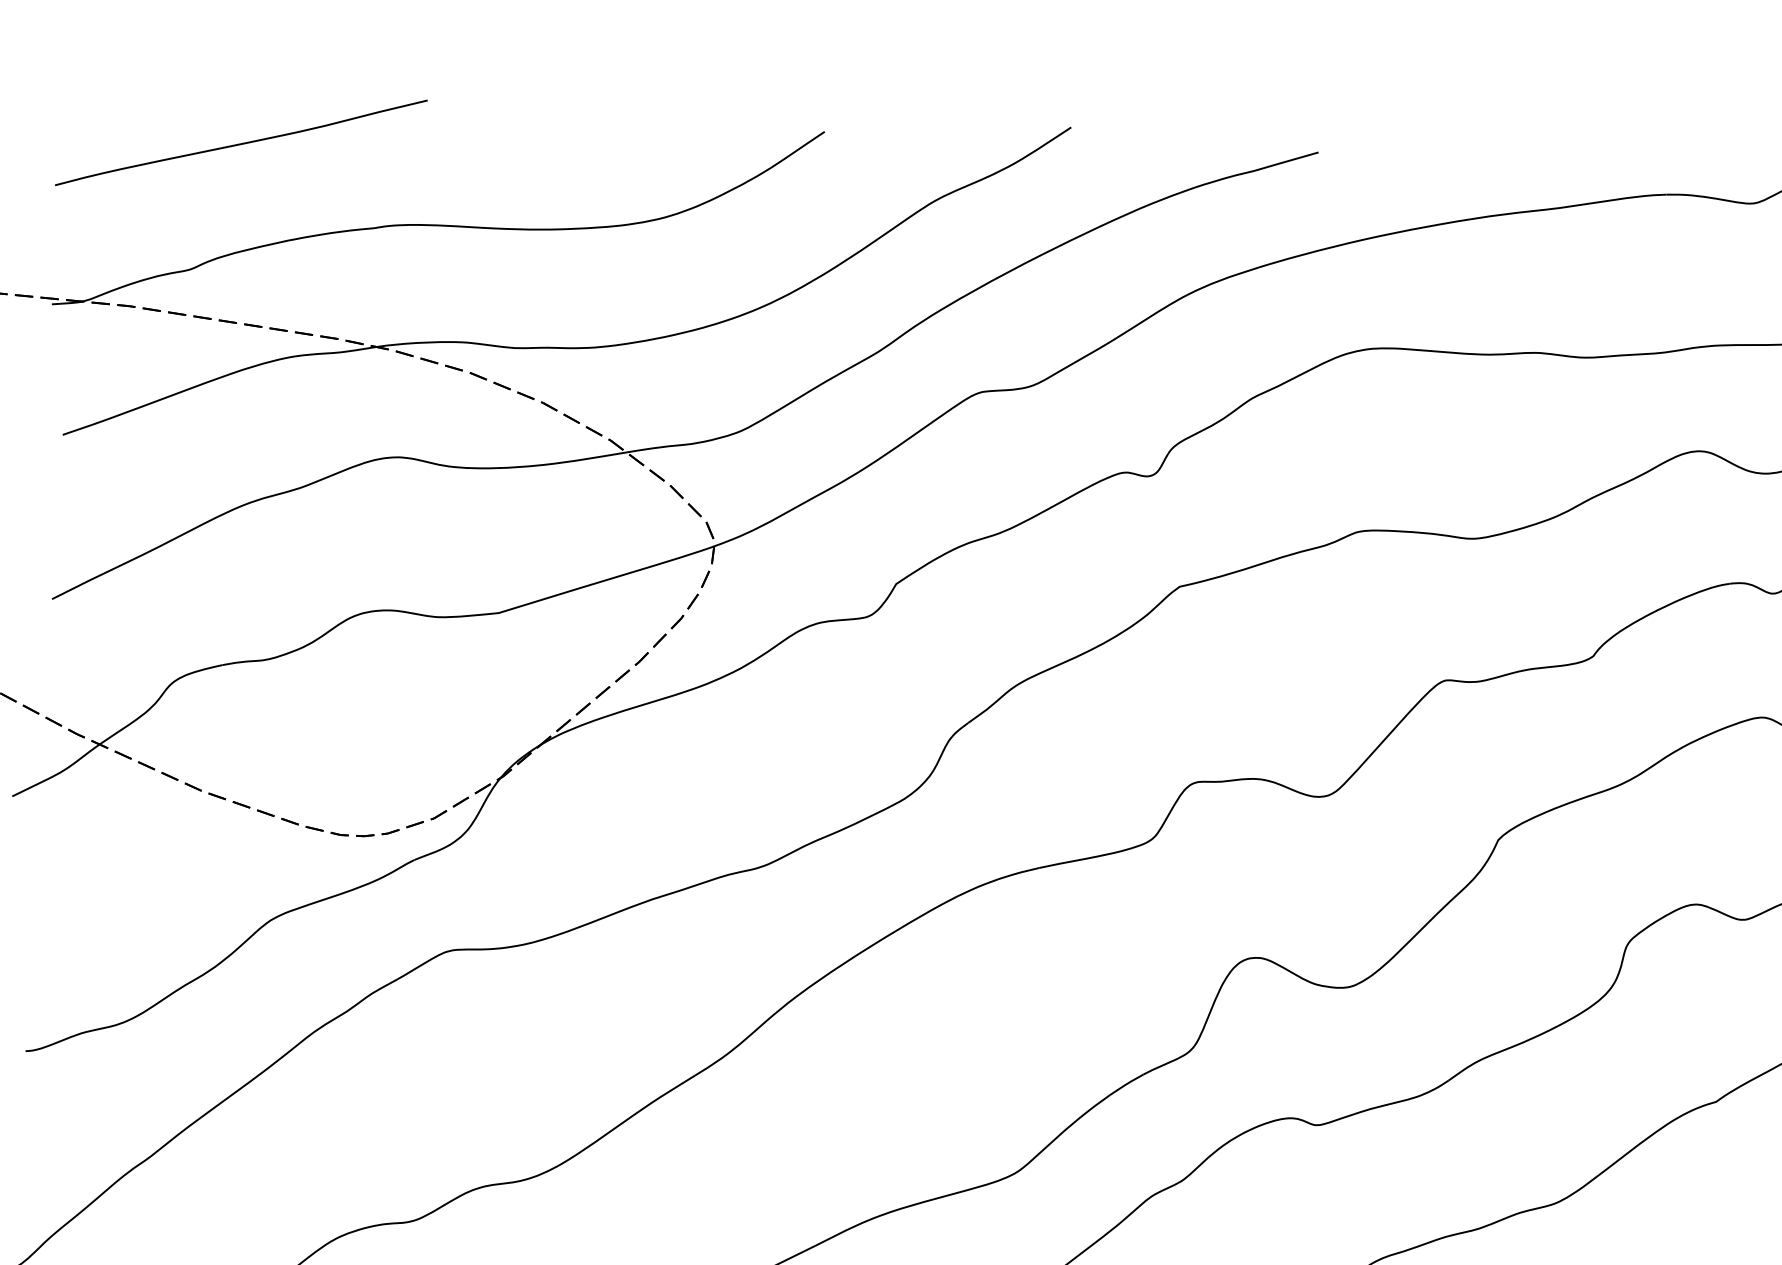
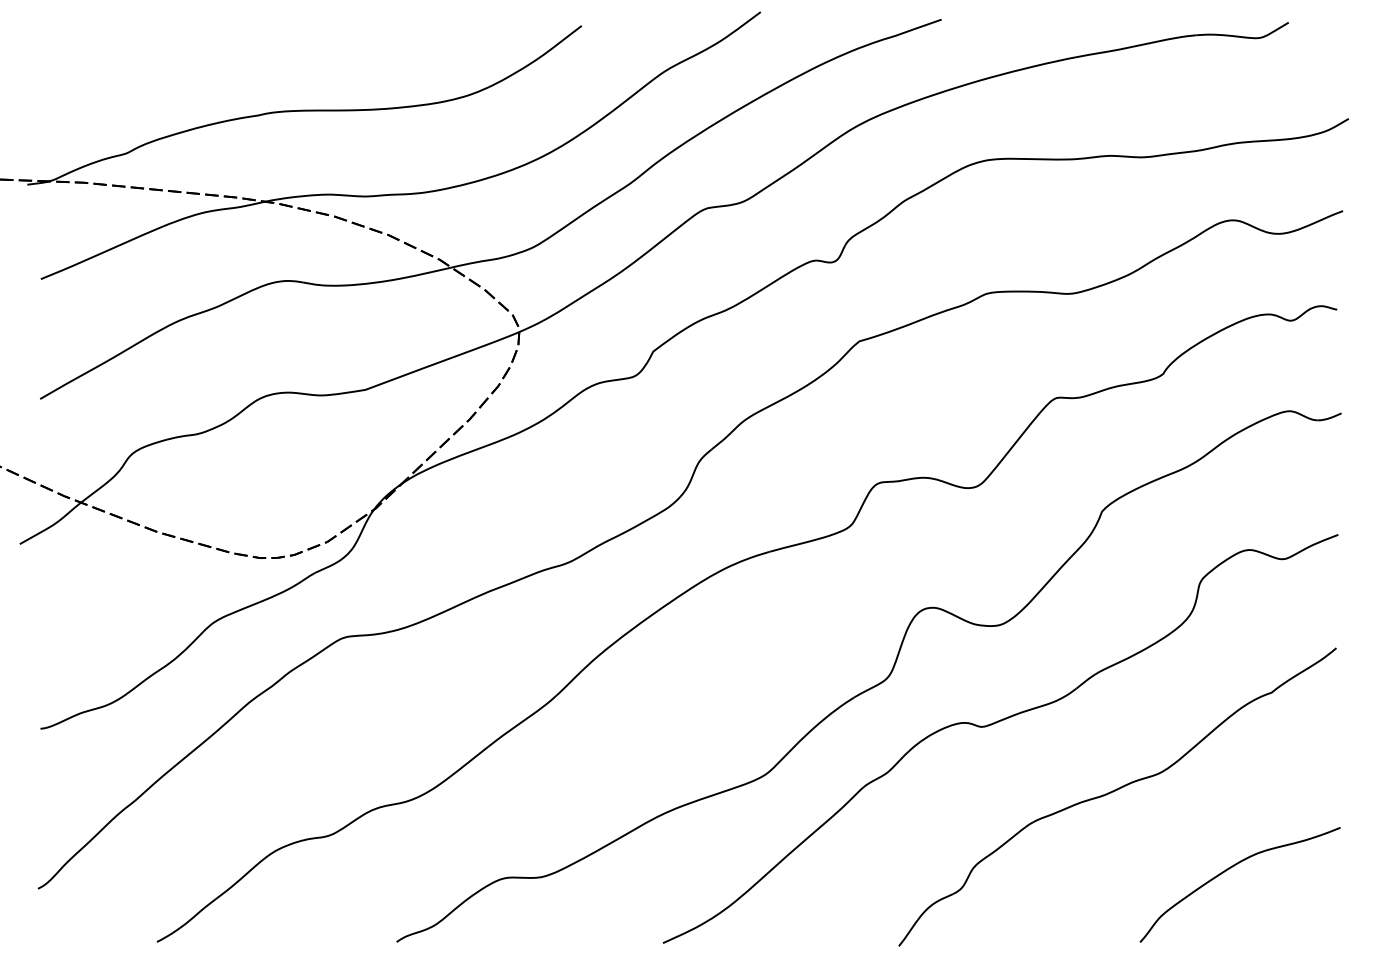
curve: (240, 143) -> (157, 59), removed

